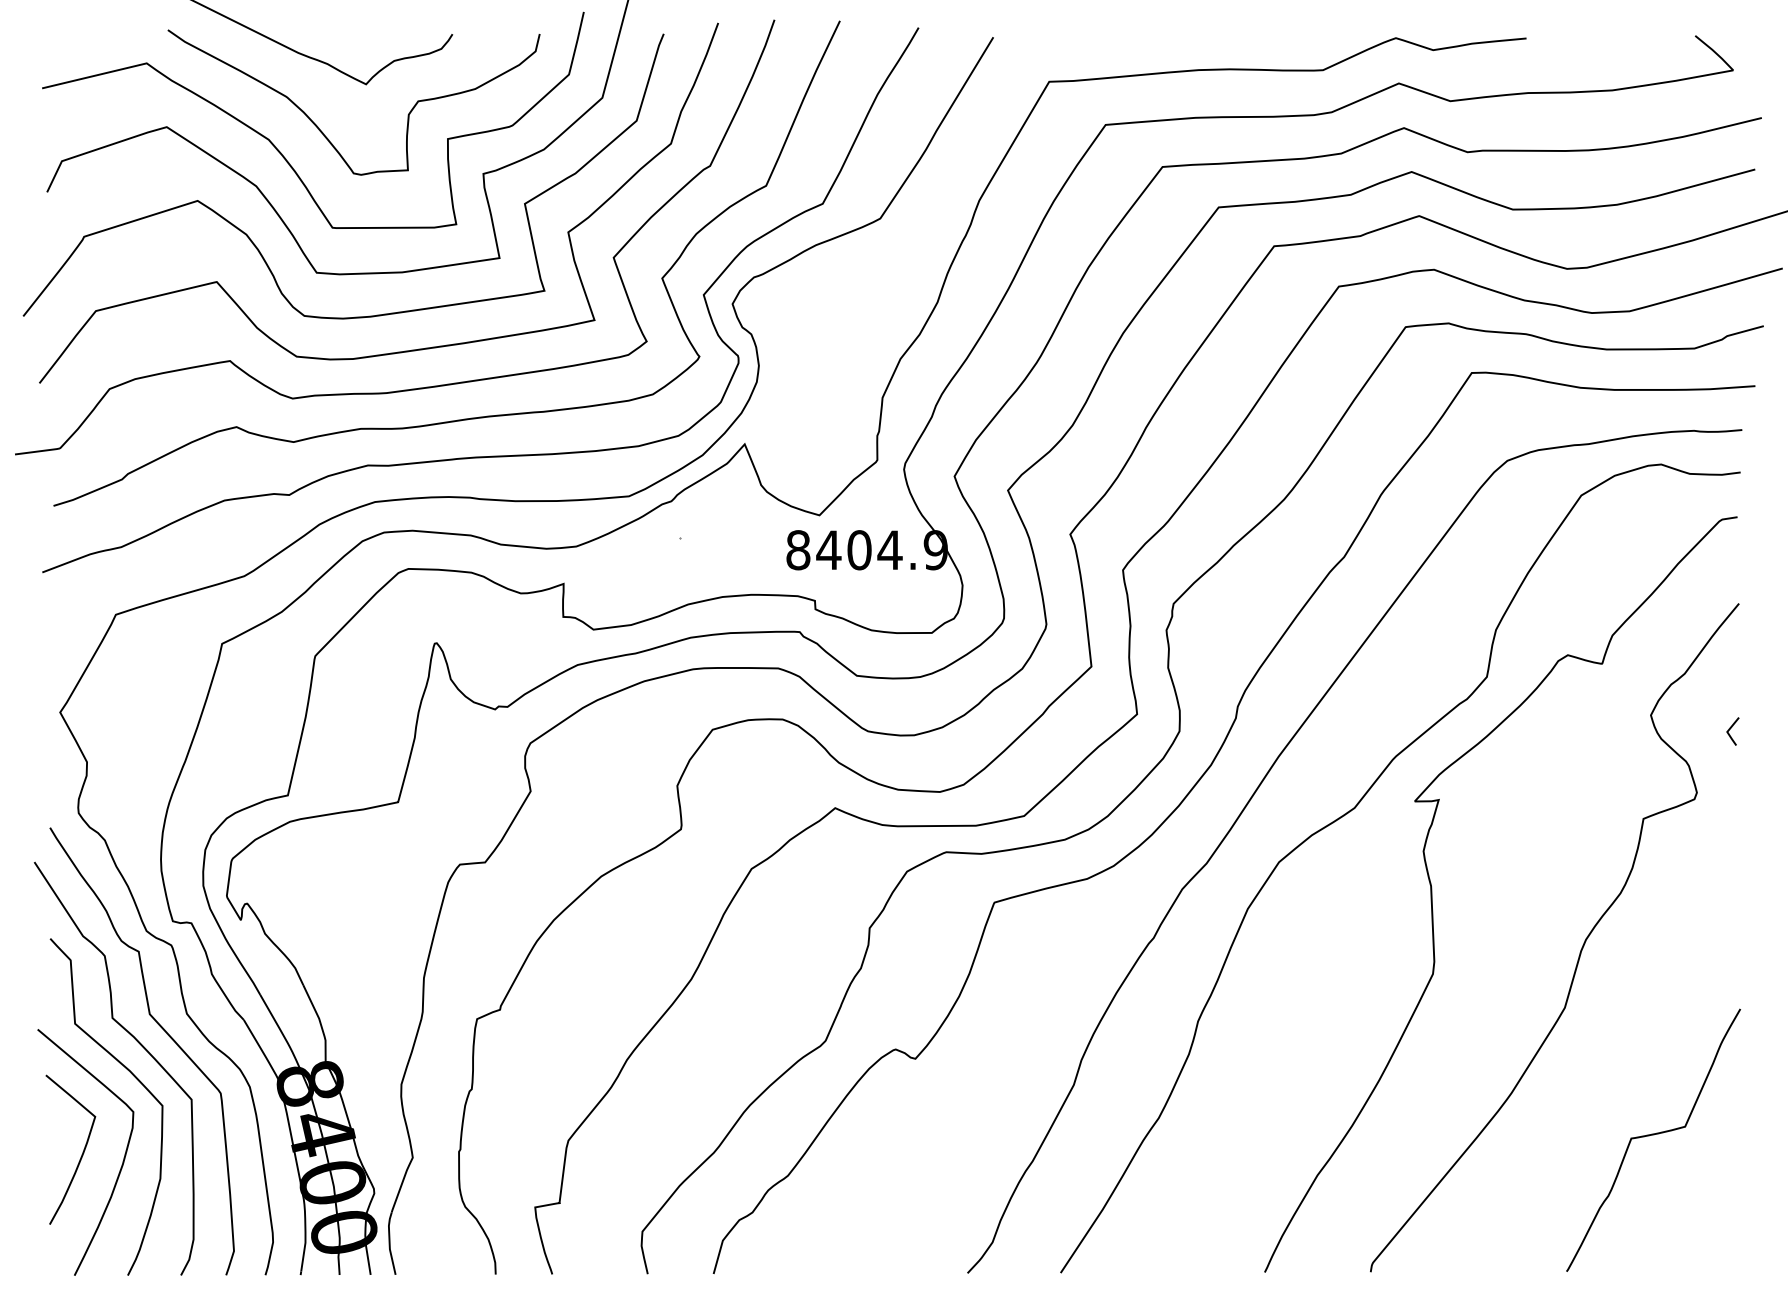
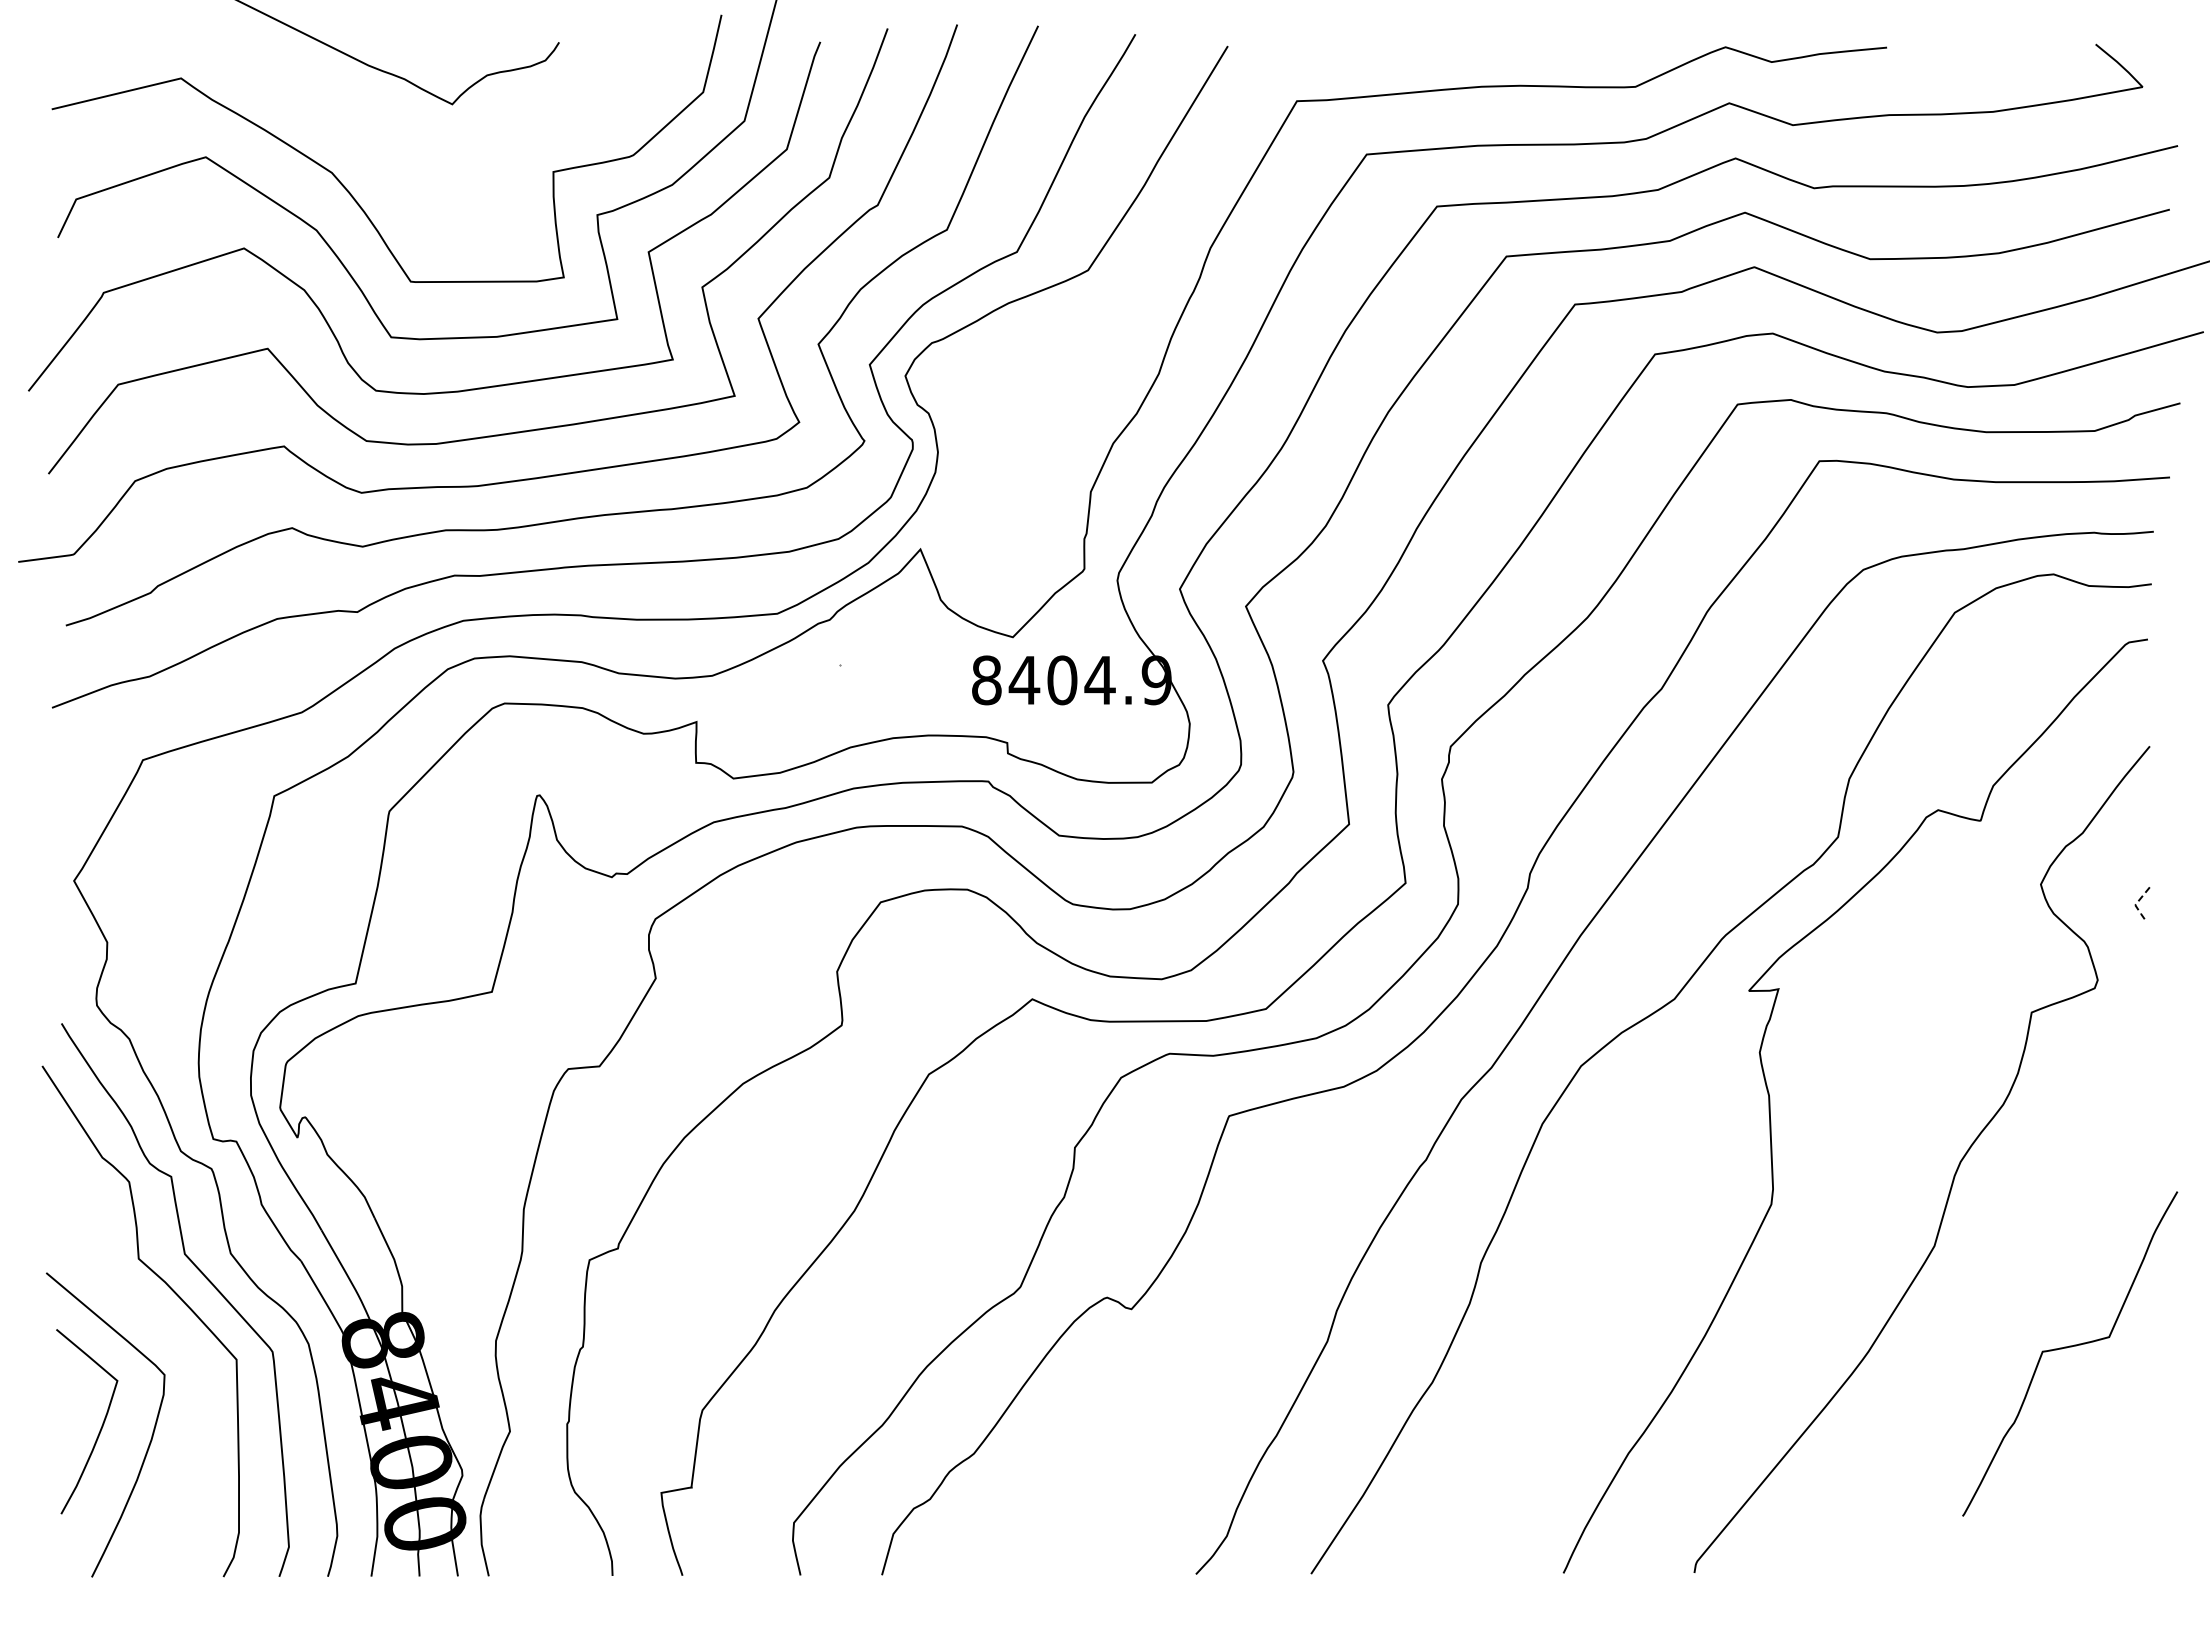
curve: (320, 129) -> (396, 160), removed
line: (1727, 732) -> (2135, 905), solid -> dashed
curve: (134, 1077) -> (166, 1332), removed
curve: (1651, 1135) -> (2067, 1348), moved

